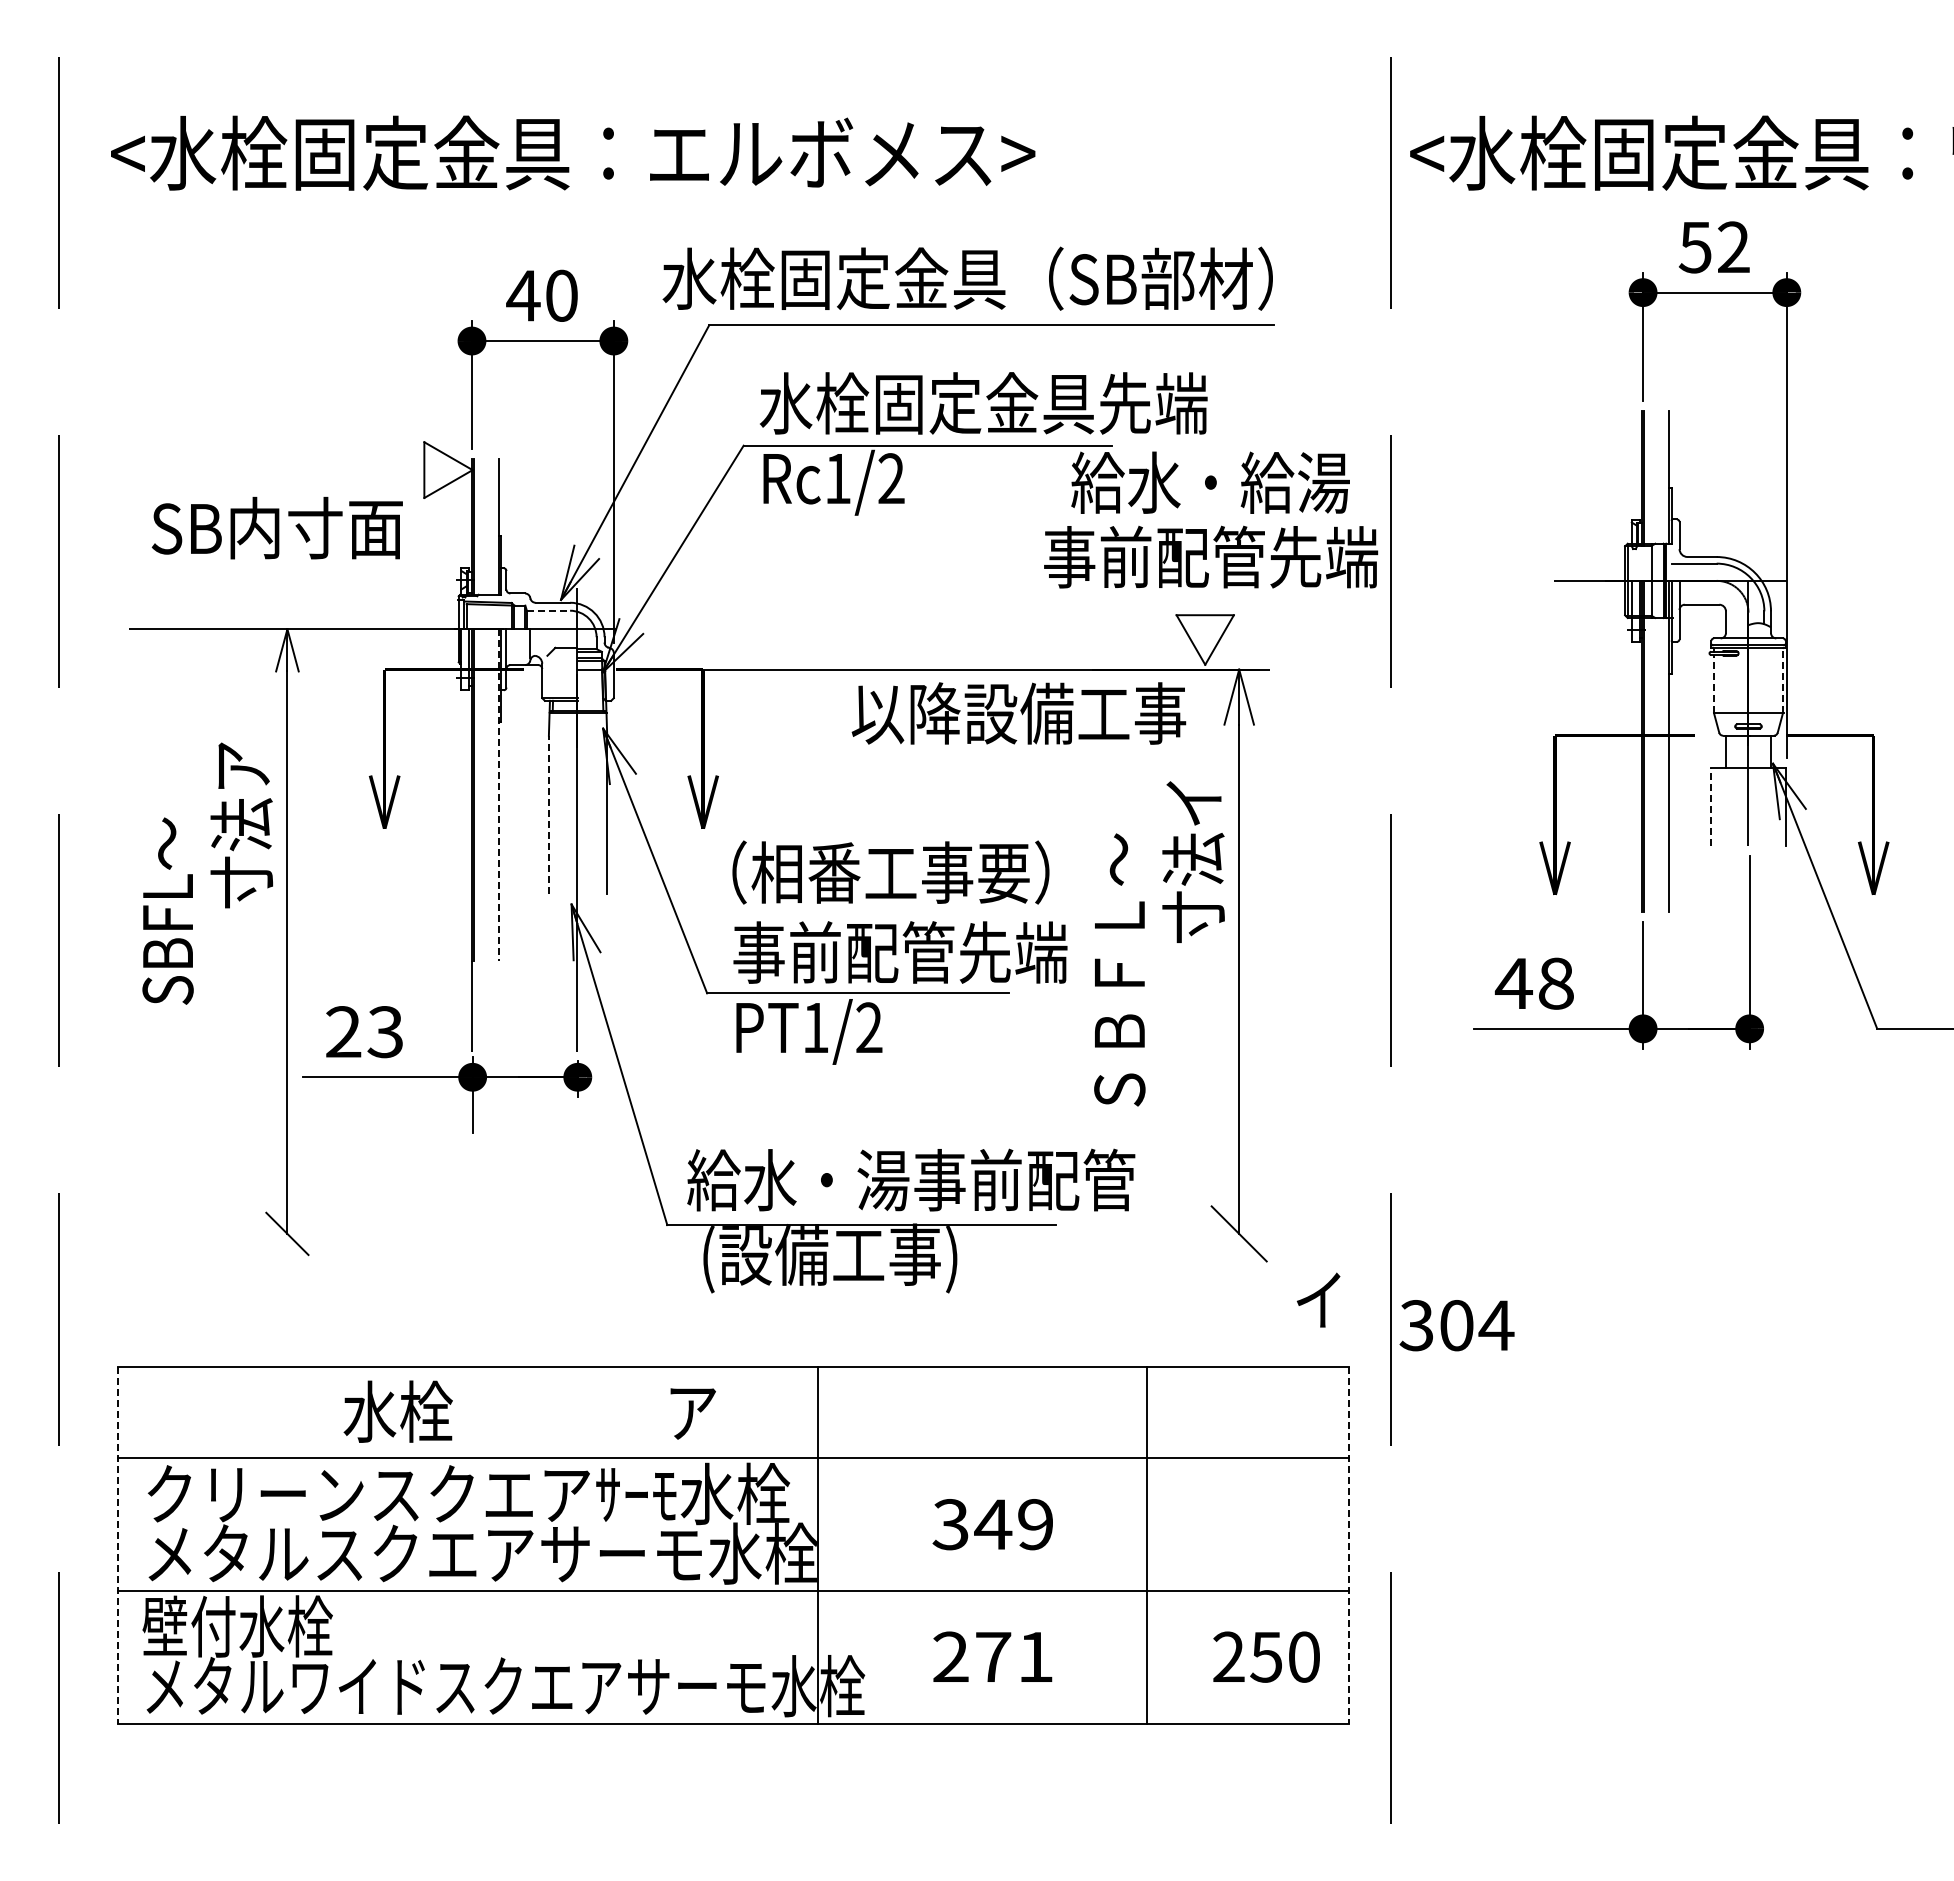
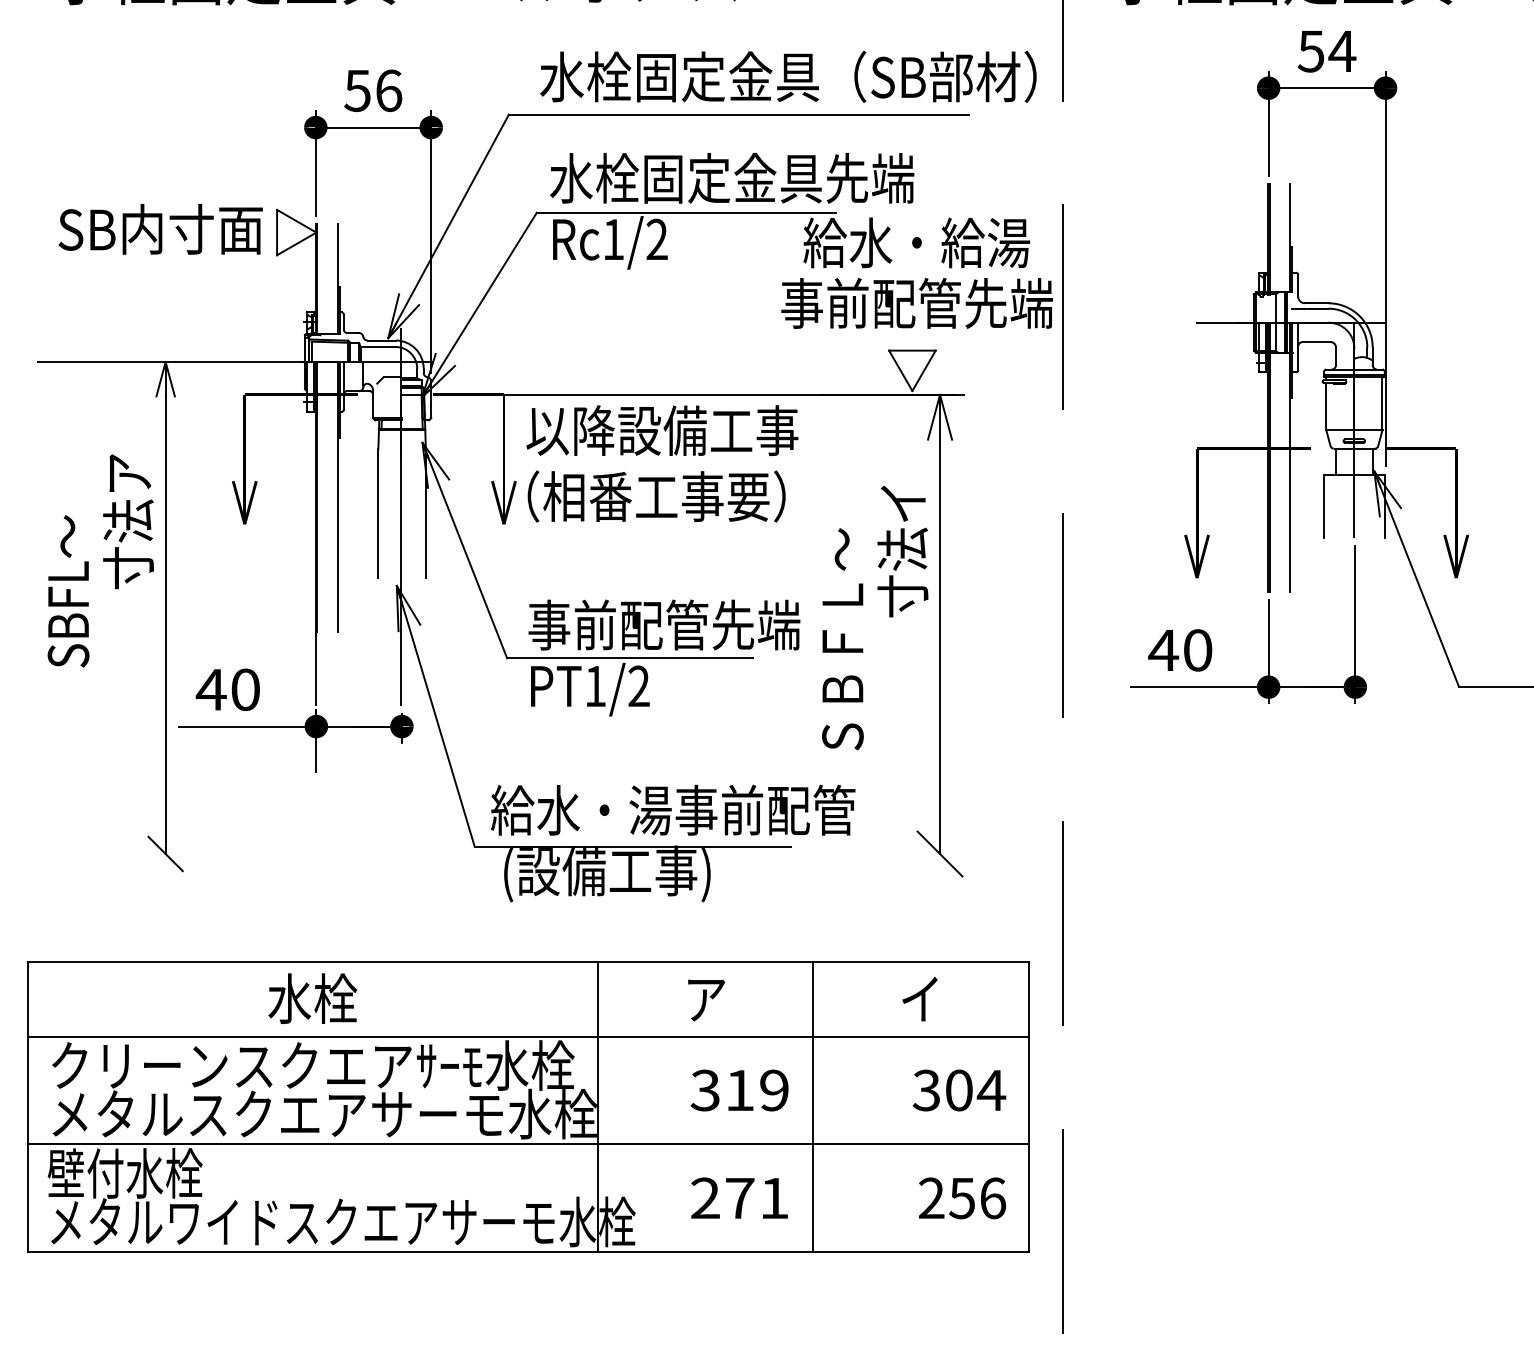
text: (1733, 246) -> (1342, 50), 52 -> 54
text: (967, 278) -> (788, 76), moved
text: (542, 295) -> (373, 90), 40 -> 56
text: (276, 528) -> (160, 229), moved
line: (548, 610) -> (378, 346), dashed -> solid
line: (1782, 680) -> (1382, 403), dashed -> solid
line: (1714, 683) -> (1326, 406), dashed -> solid
text: (1018, 713) -> (662, 430), moved
line: (499, 794) -> (338, 496), dashed -> solid
line: (1711, 806) -> (1324, 506), dashed -> solid
line: (548, 814) -> (378, 512), dashed -> solid
text: (890, 872) -> (656, 496), moved
text: (1556, 983) -> (1198, 650), 48 -> 40
text: (363, 1032) -> (227, 690), 23 -> 40
text: (1318, 1299) -> (919, 998), moved
text: (1456, 1325) -> (958, 1090), moved
text: (397, 1411) -> (312, 998), moved
text: (692, 1413) -> (705, 1000), moved
text: (993, 1524) -> (740, 1090), 349 -> 319
line: (1147, 1544) -> (813, 1106), moved
line: (118, 1545) -> (28, 1107), dashed -> solid
line: (1348, 1545) -> (1028, 1107), dashed -> solid
text: (1304, 1656) -> (993, 1197), 250 -> 256

